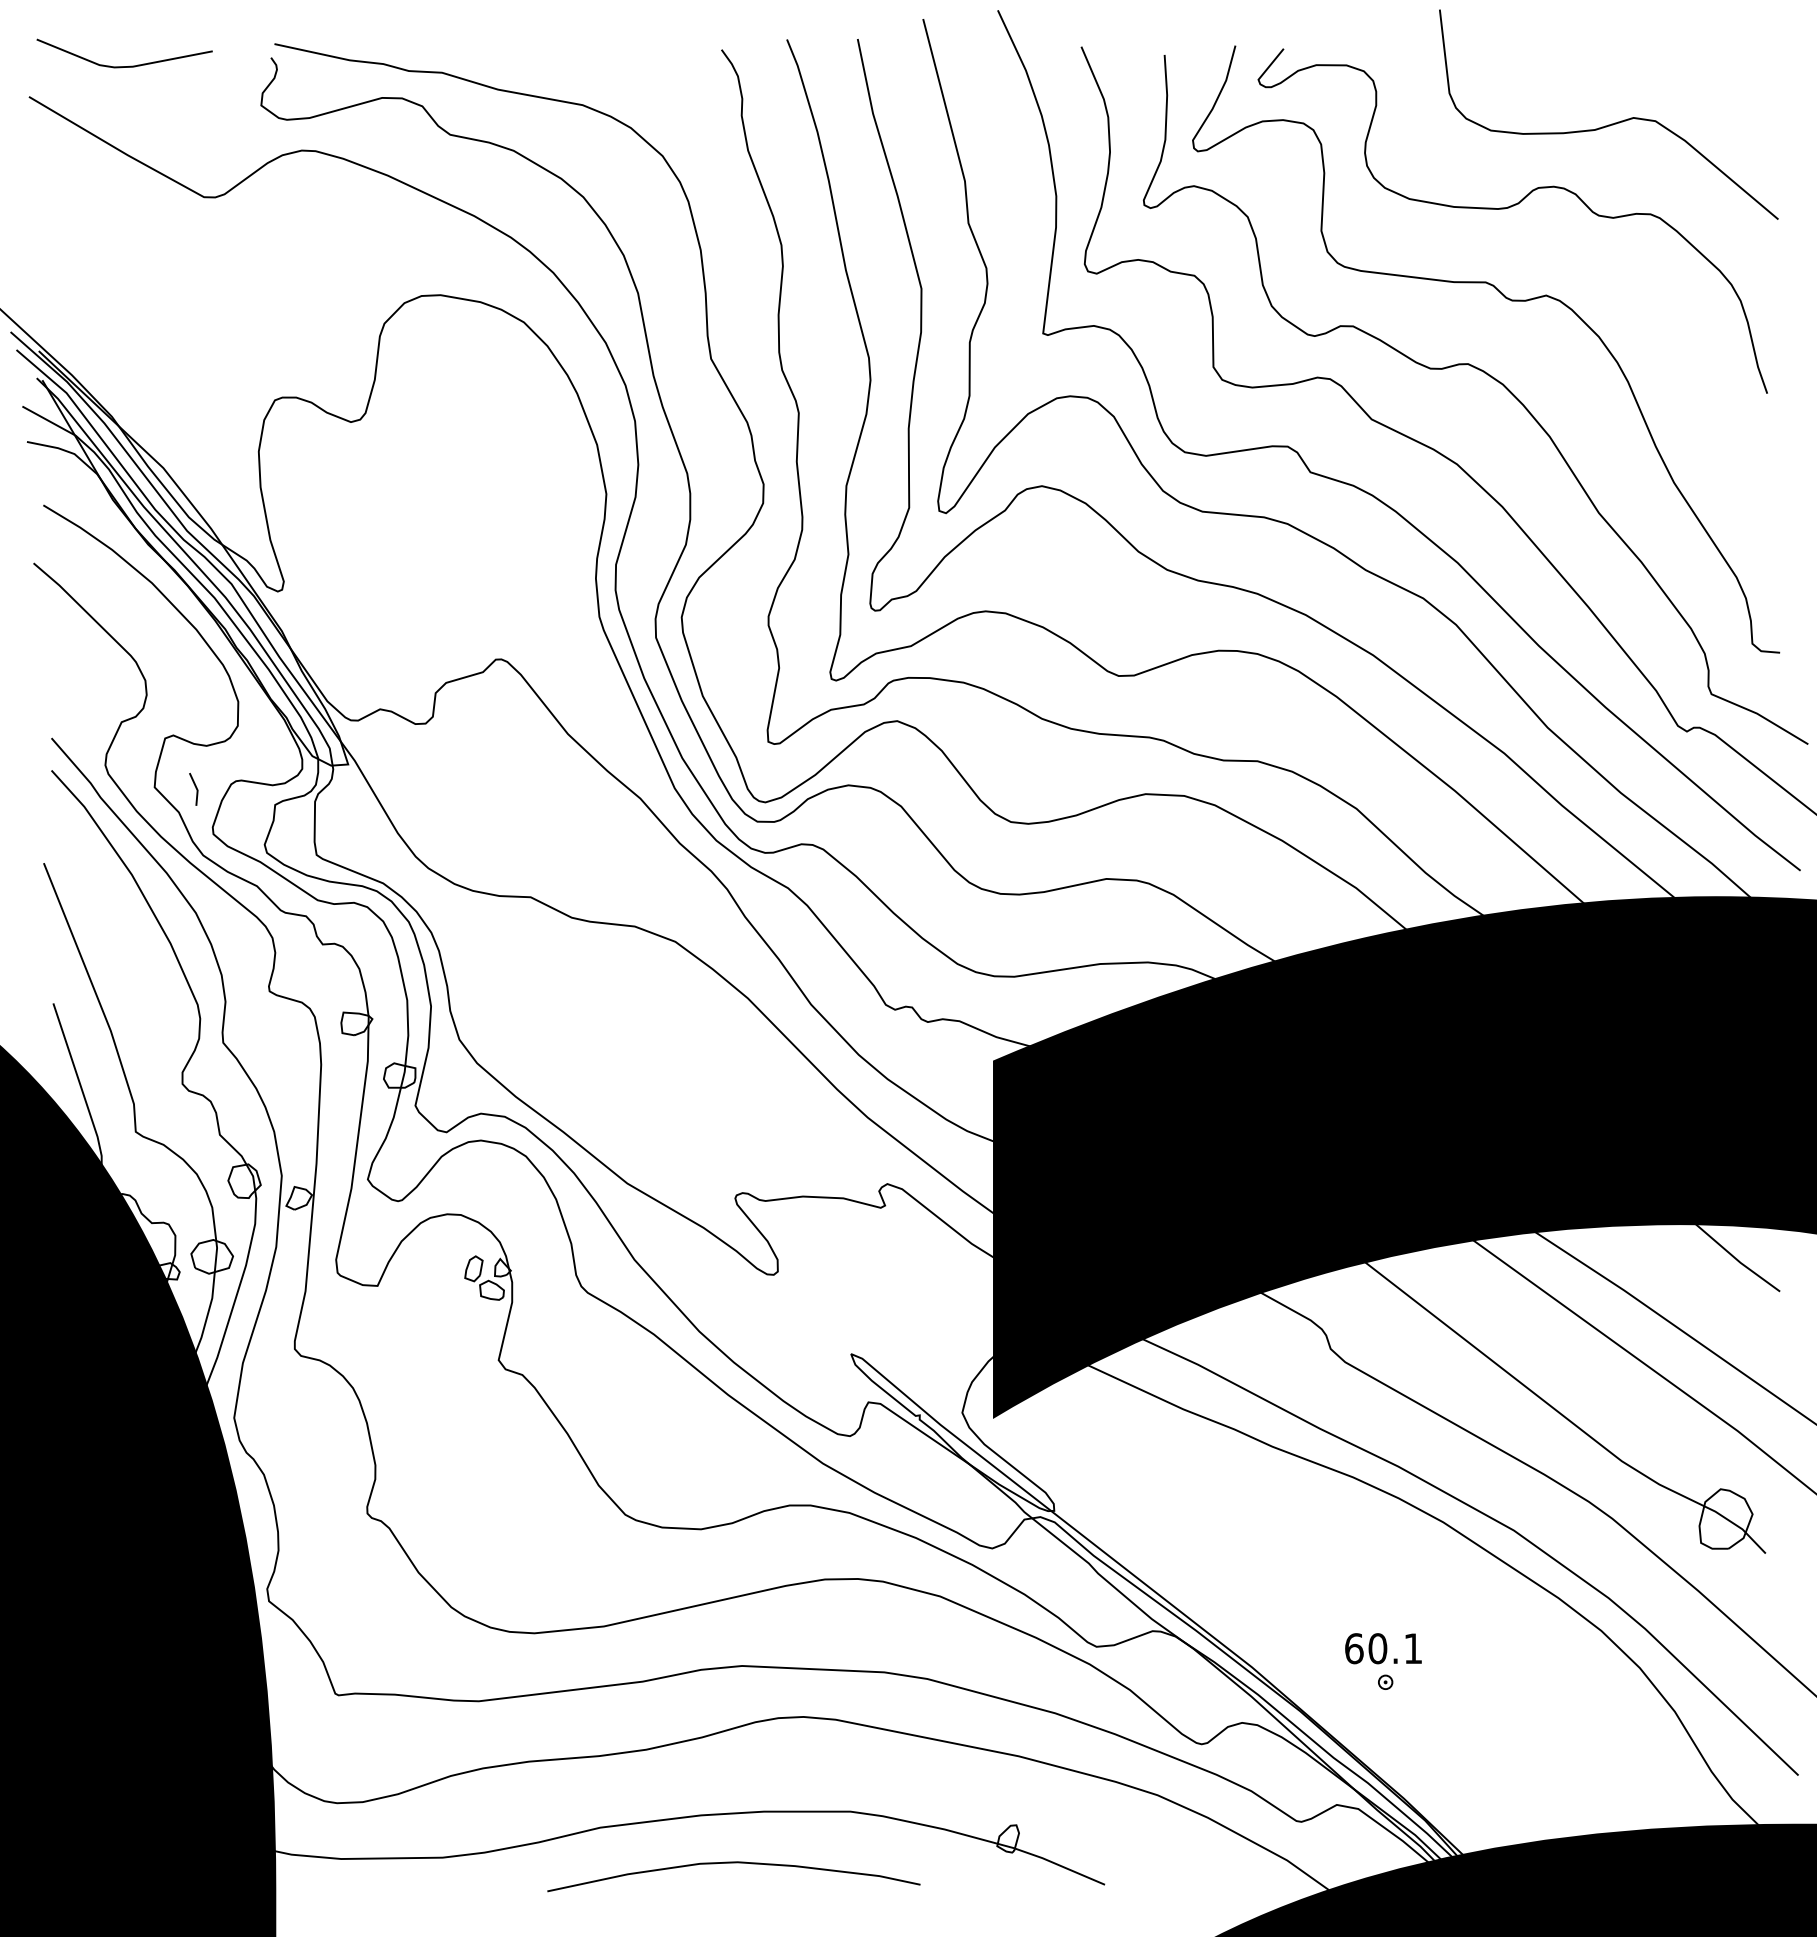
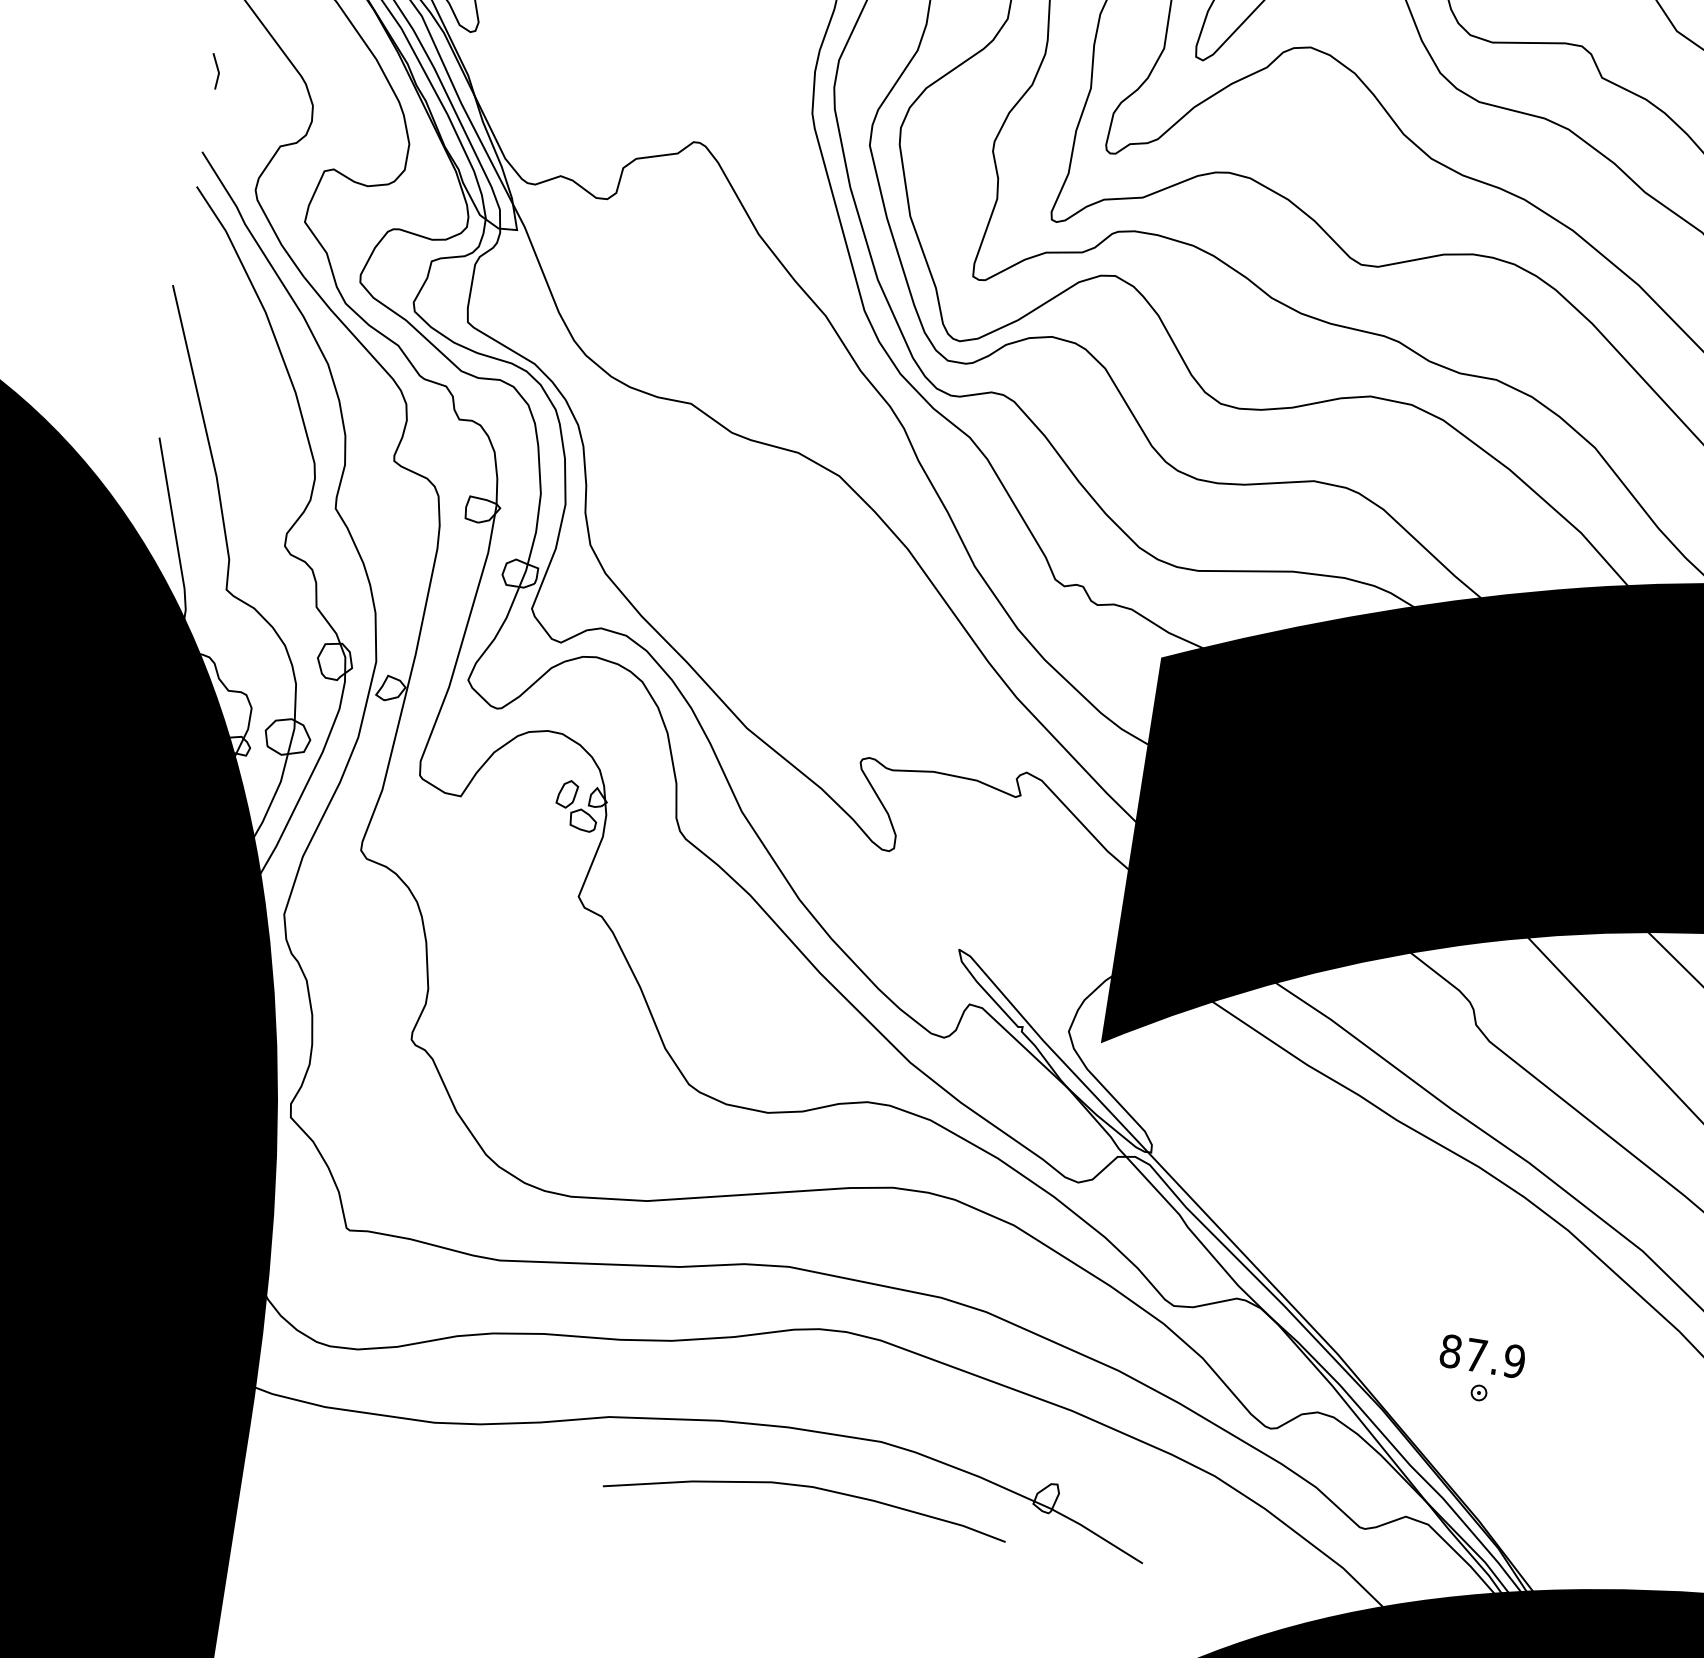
line: (195, 788) -> (217, 70), moved
text: (1383, 1648) -> (1482, 1356), 60.1 -> 87.9
curve: (733, 1863) -> (807, 1487), moved

